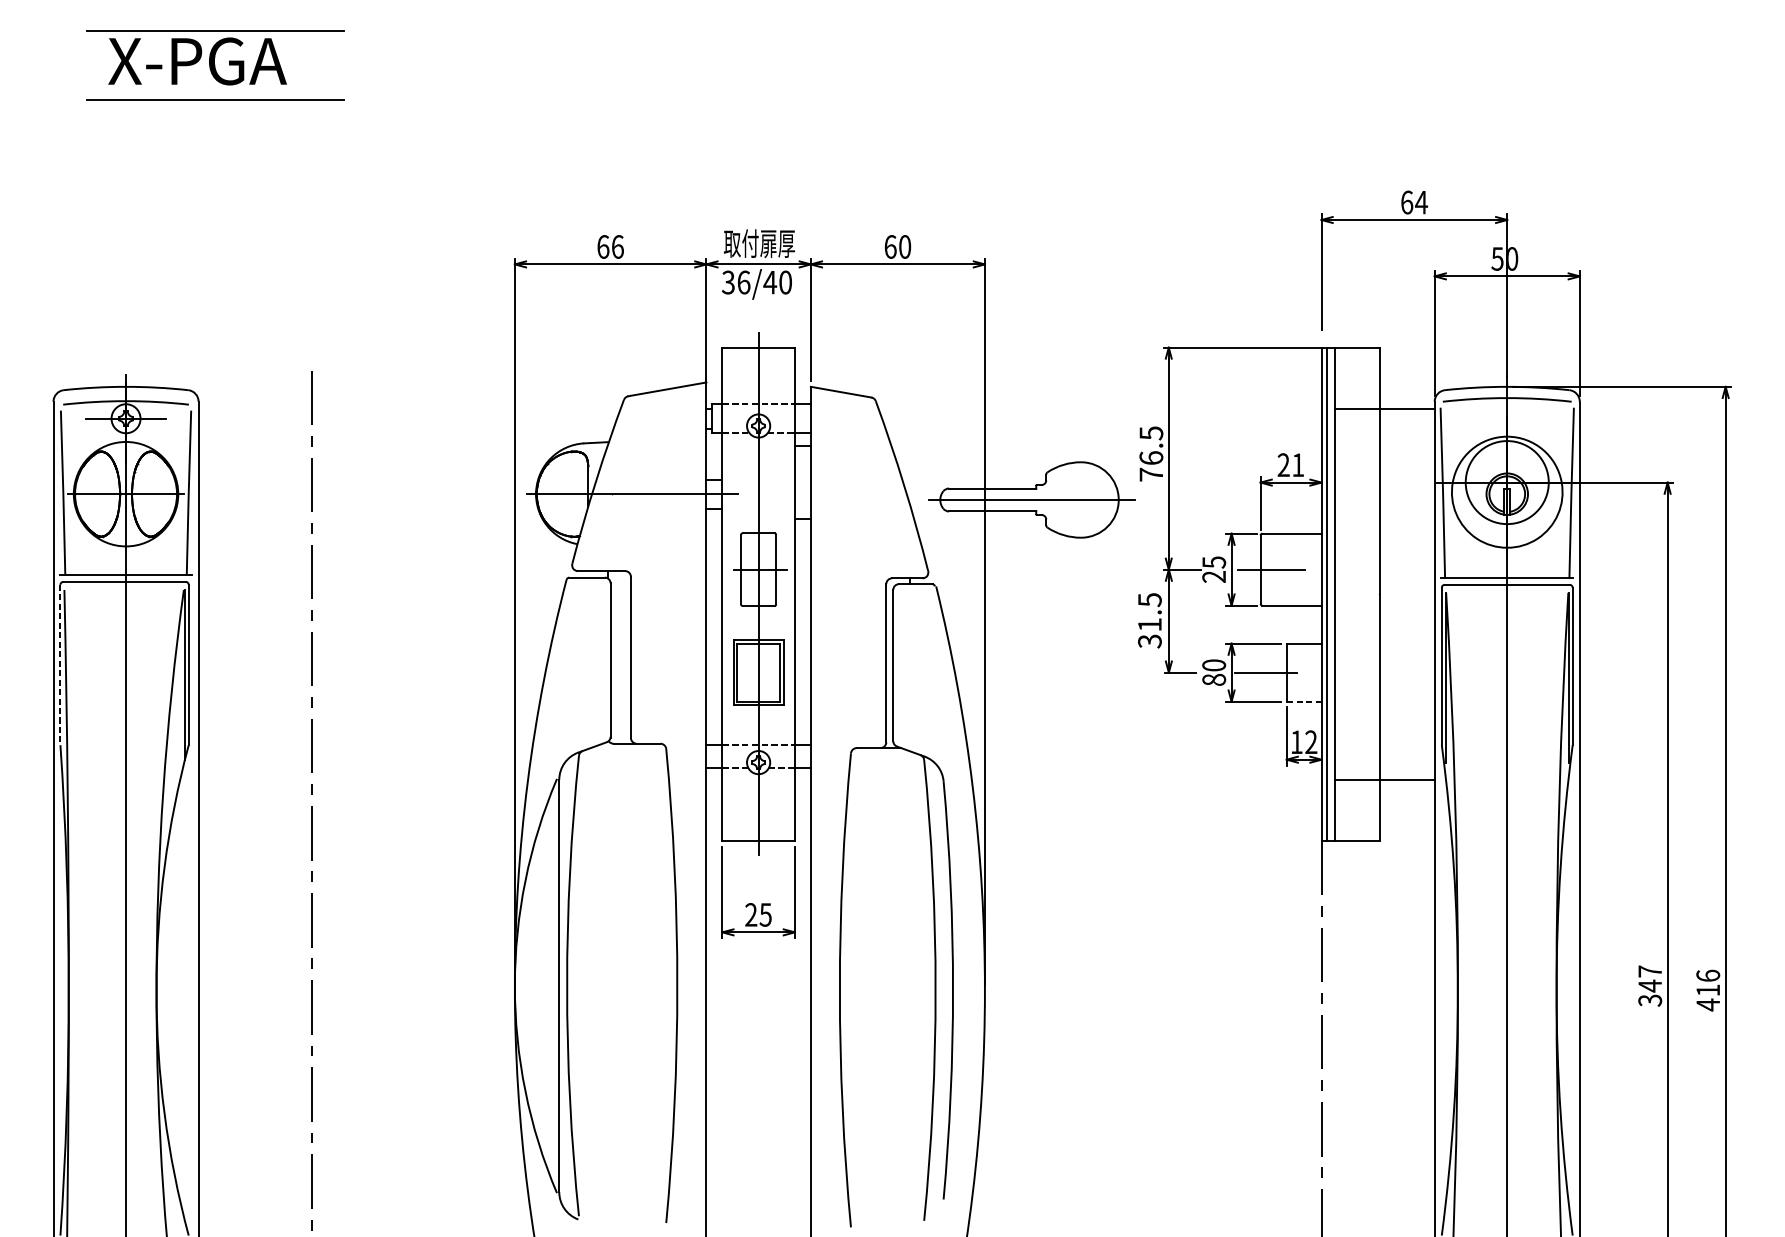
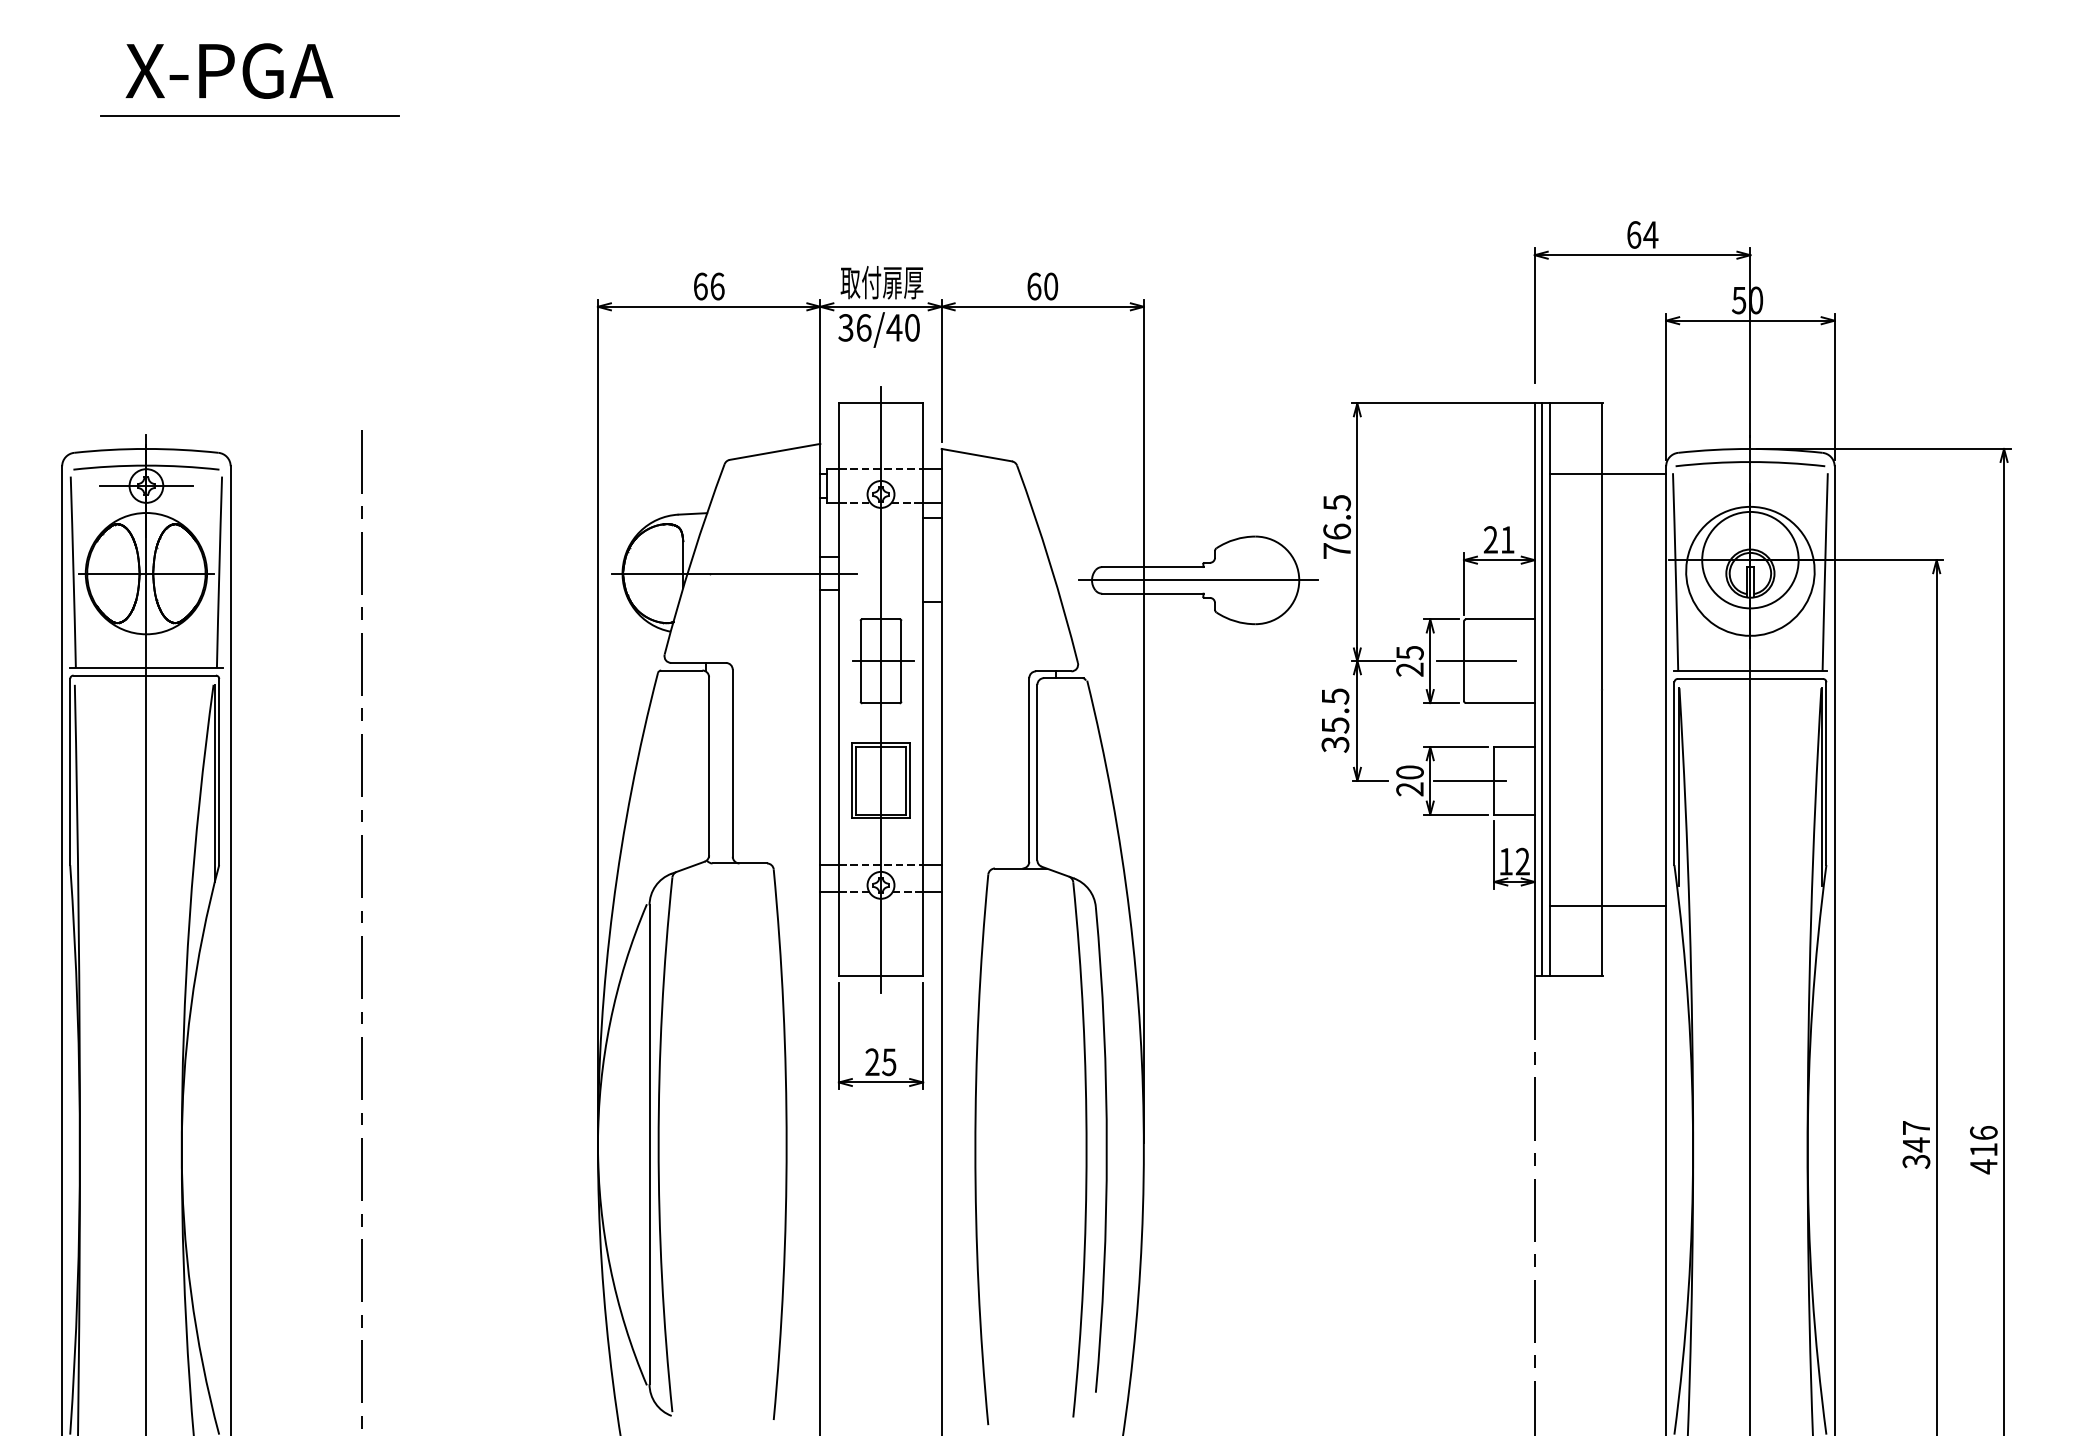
line: (214, 30) -> (249, 35), removed
text: (1149, 624) -> (1335, 725), 31.5 -> 35.5
line: (60, 665) -> (70, 772), dashed -> solid
text: (1213, 680) -> (1409, 789), 80 -> 20
line: (1304, 701) -> (1514, 814), dashed -> solid

